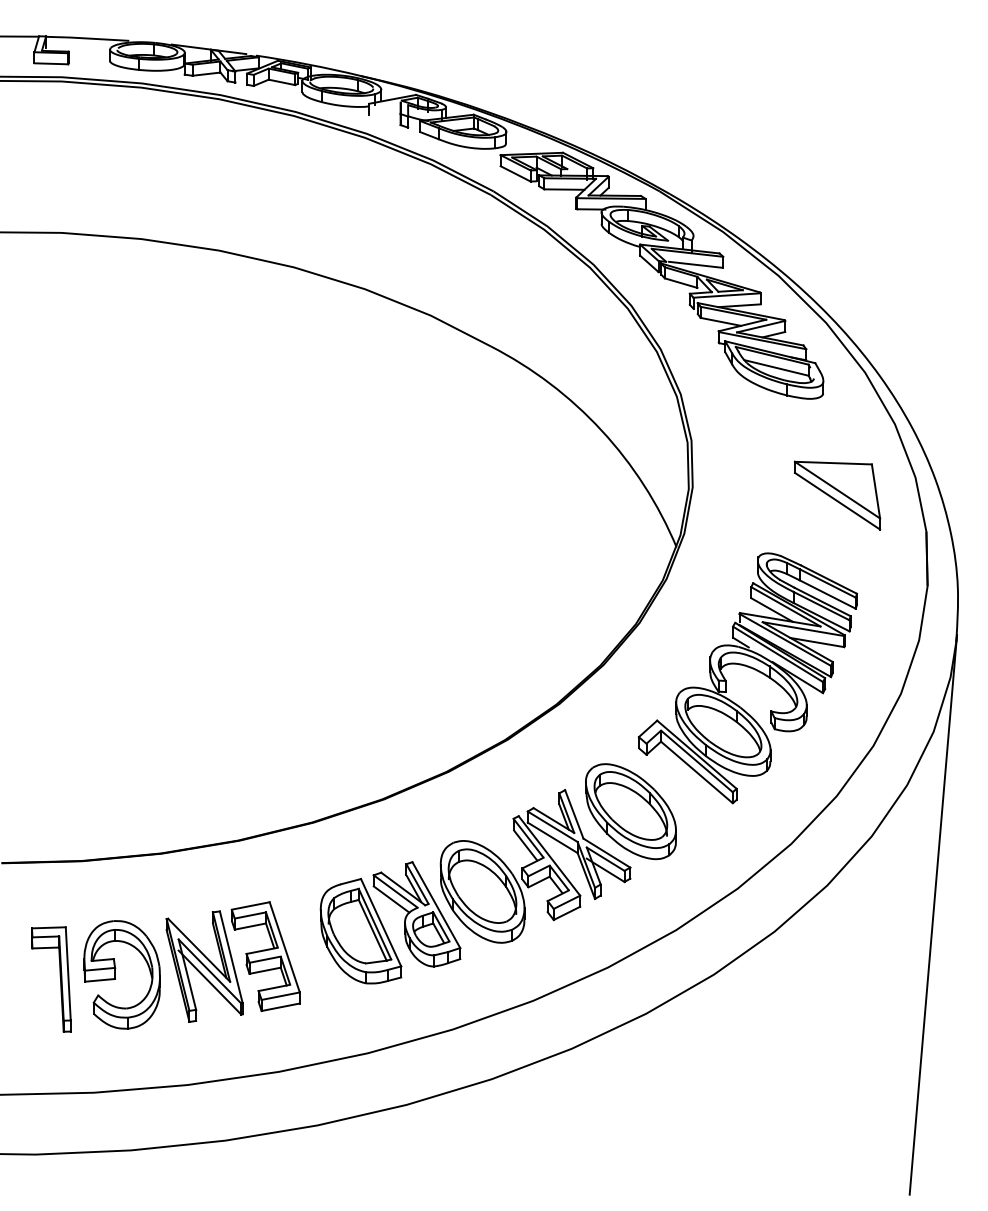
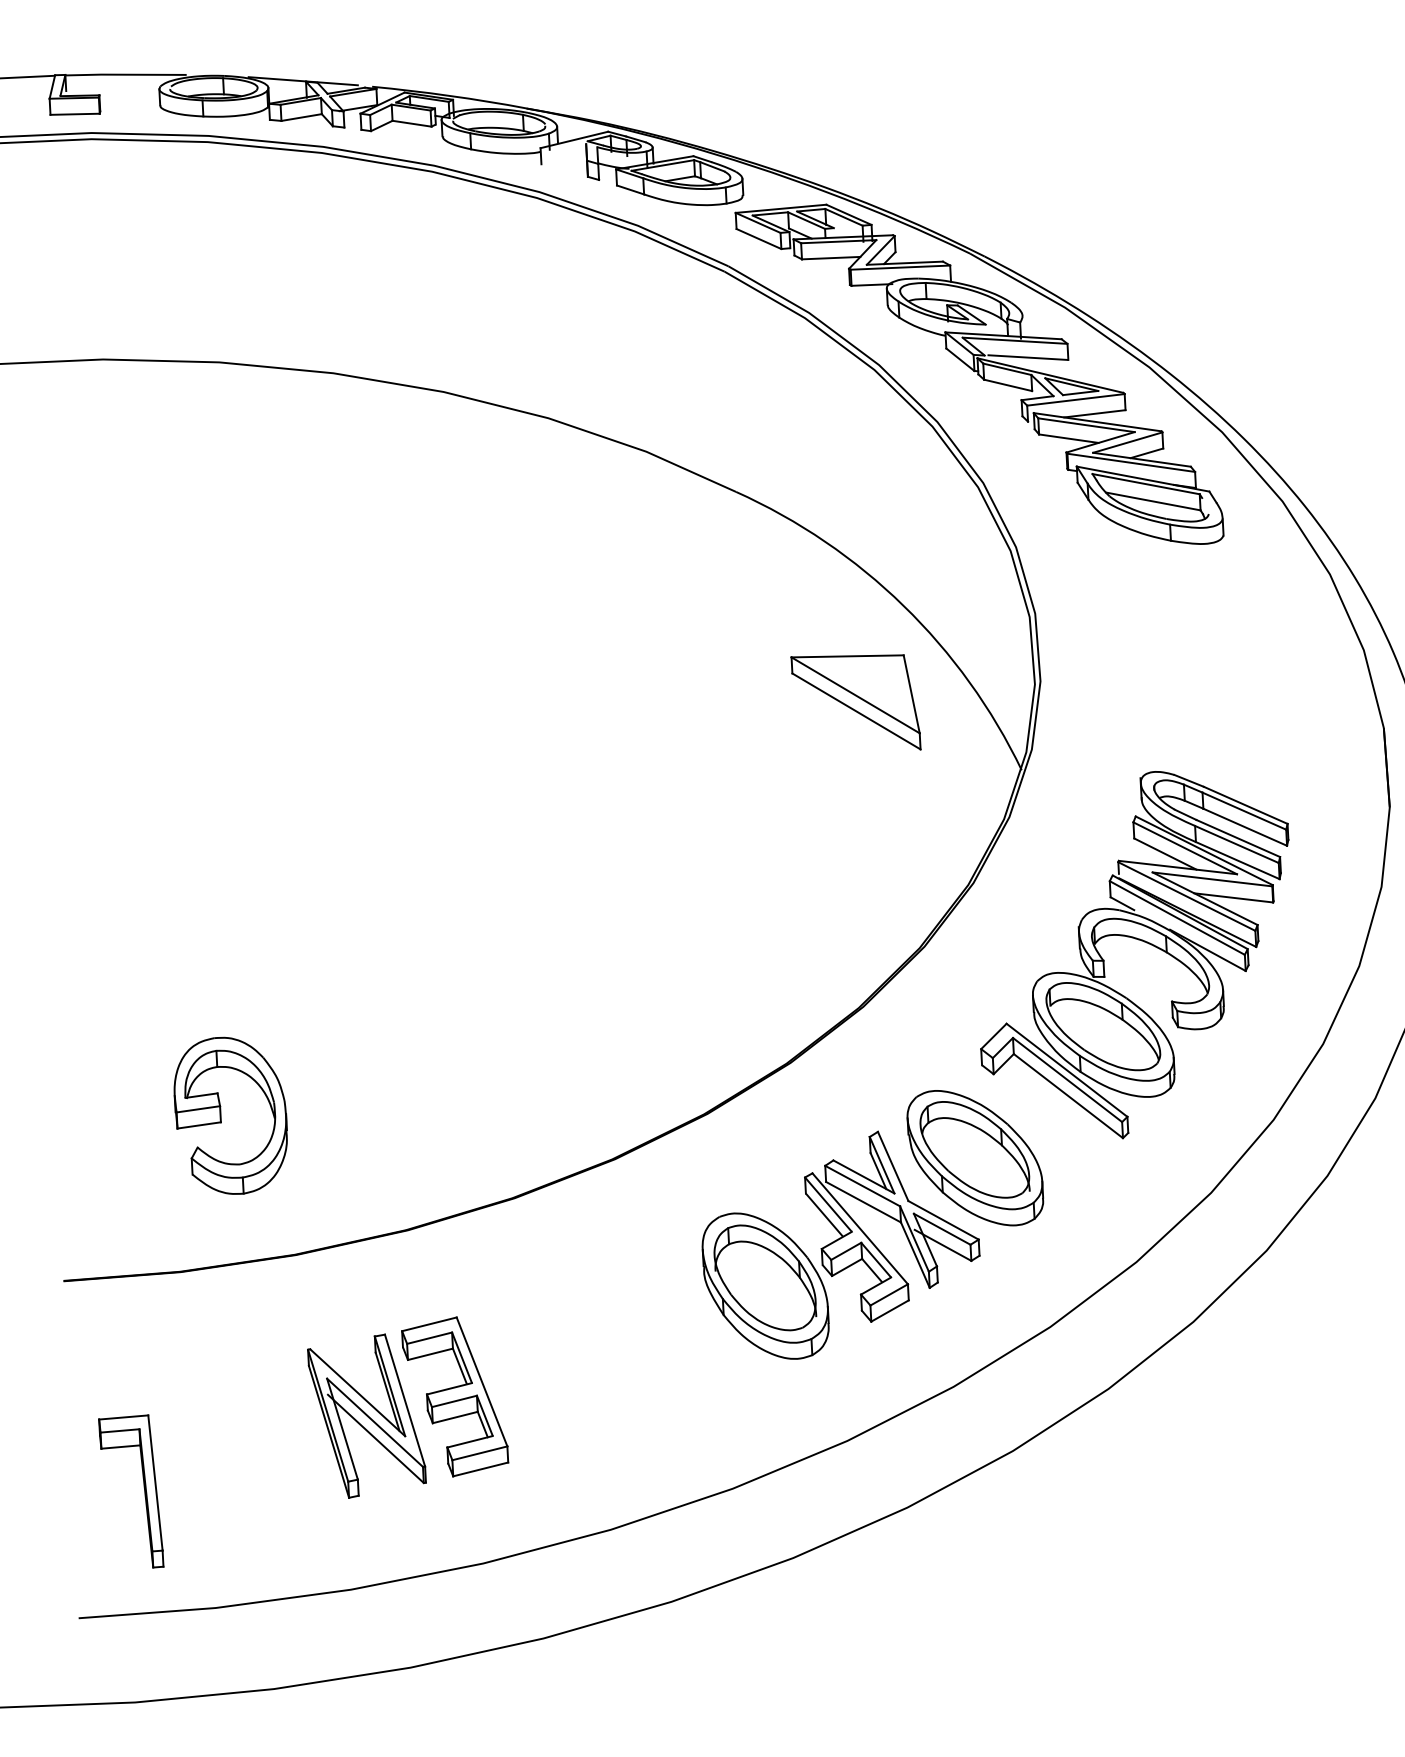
part: (837, 495) -> (856, 703), moved
part: (383, 925) -> (624, 1342), removed
part: (121, 974) -> (229, 1115), moved
part: (59, 976) -> (142, 1487), moved

